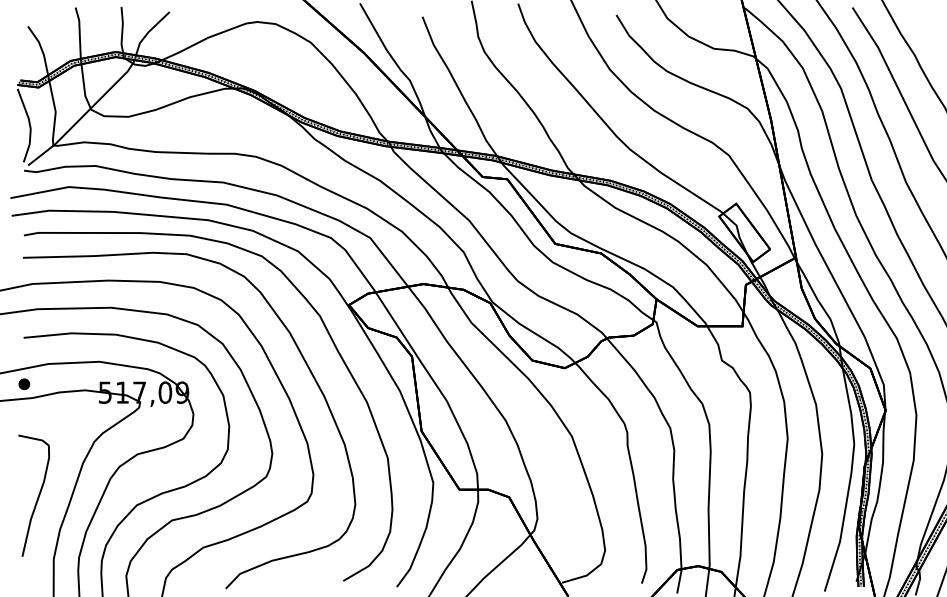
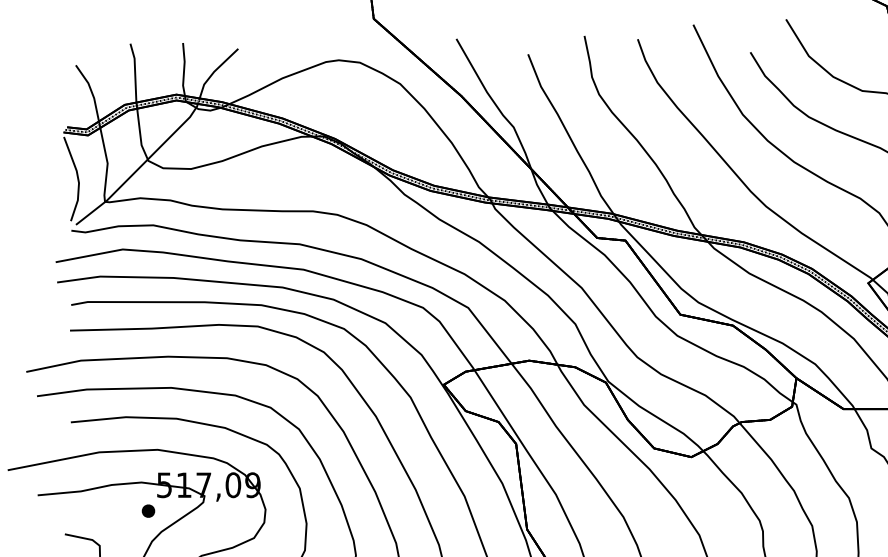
part: (24, 384) -> (148, 511), moved

